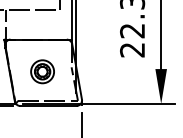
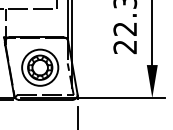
part: (42, 71) -> (40, 67), size x1.67

